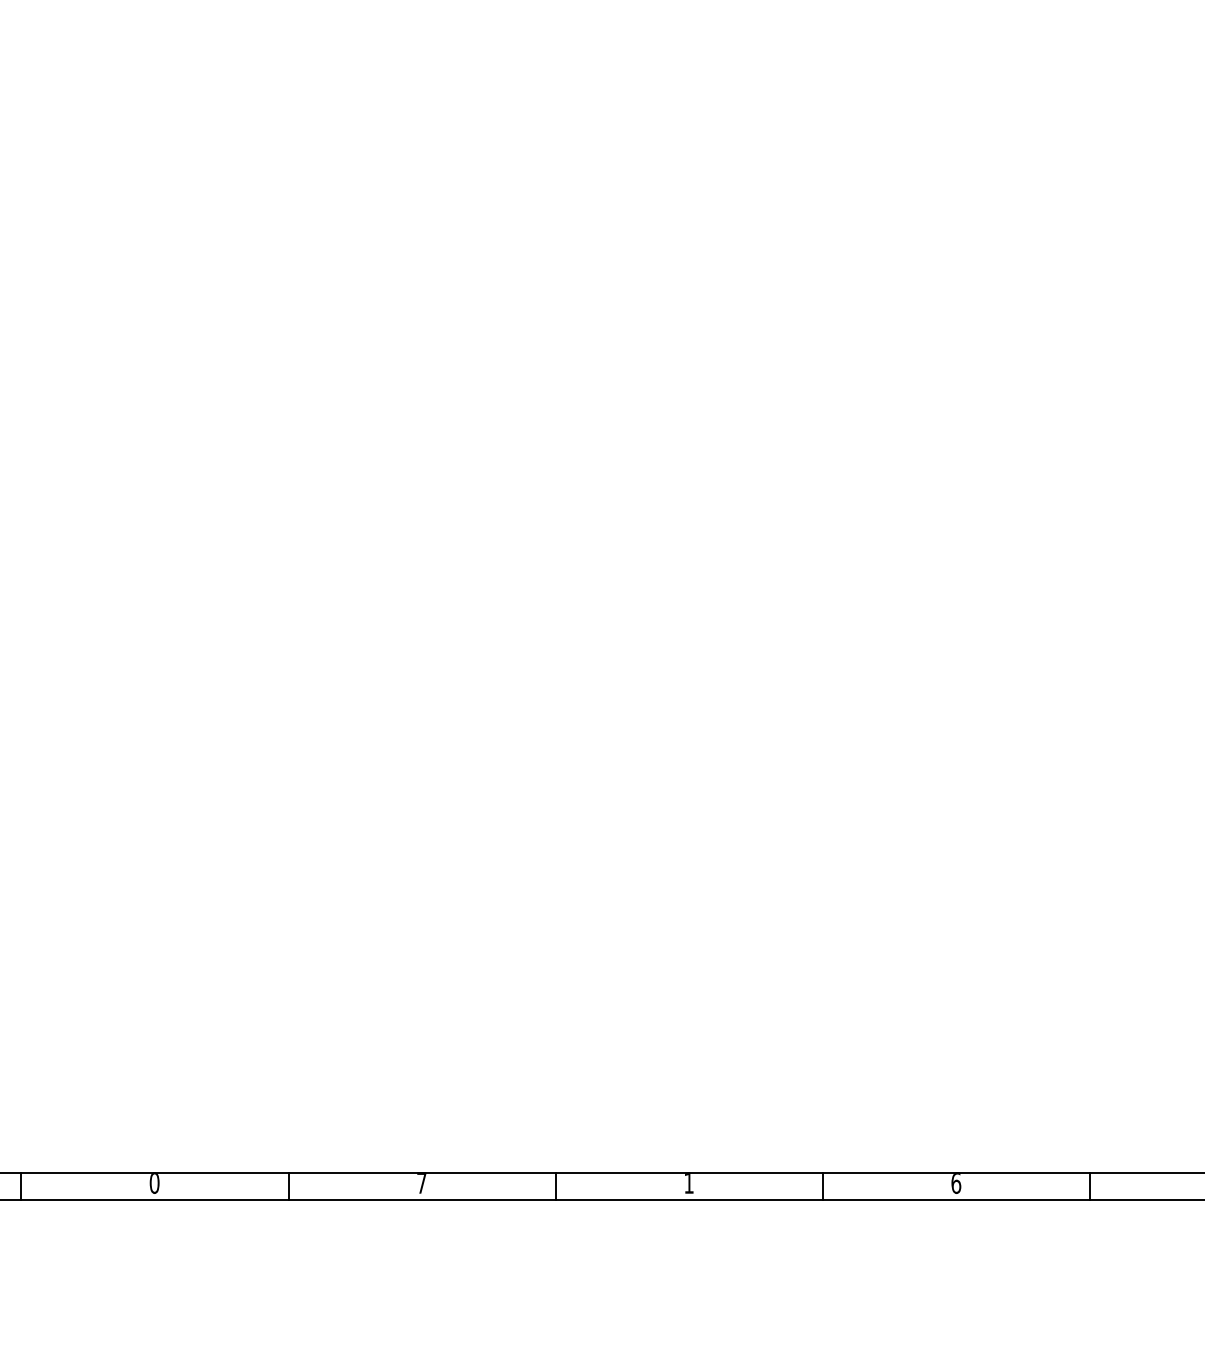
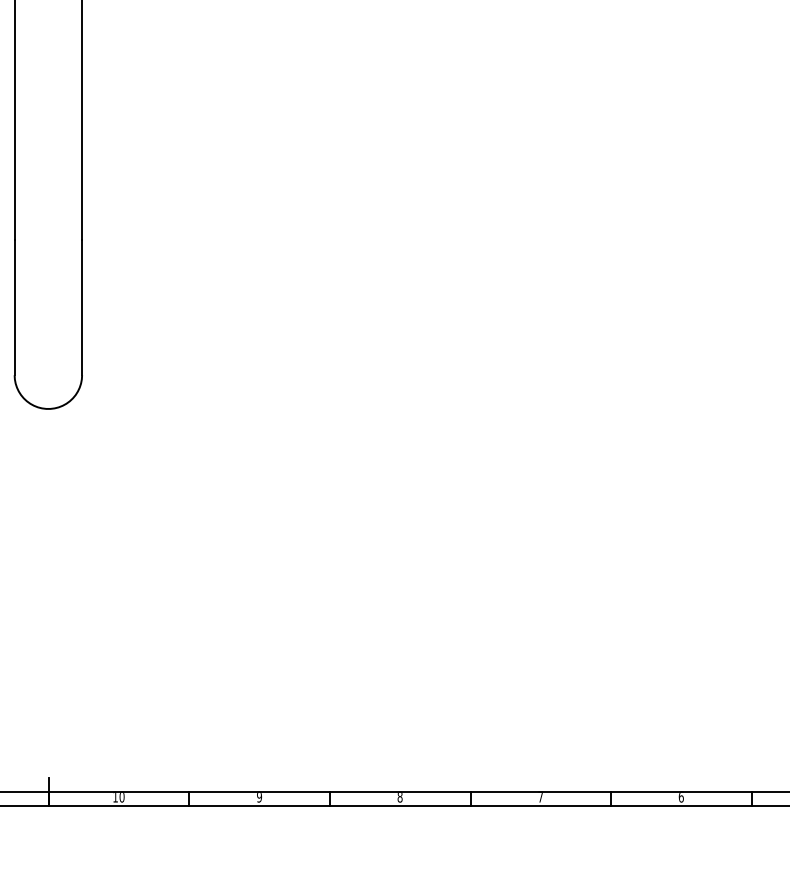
text: (154, 1184) -> (259, 797), 0 -> 9
text: (420, 1184) -> (399, 797), 7 -> 8
text: (688, 1184) -> (540, 797), 1 -> 7

